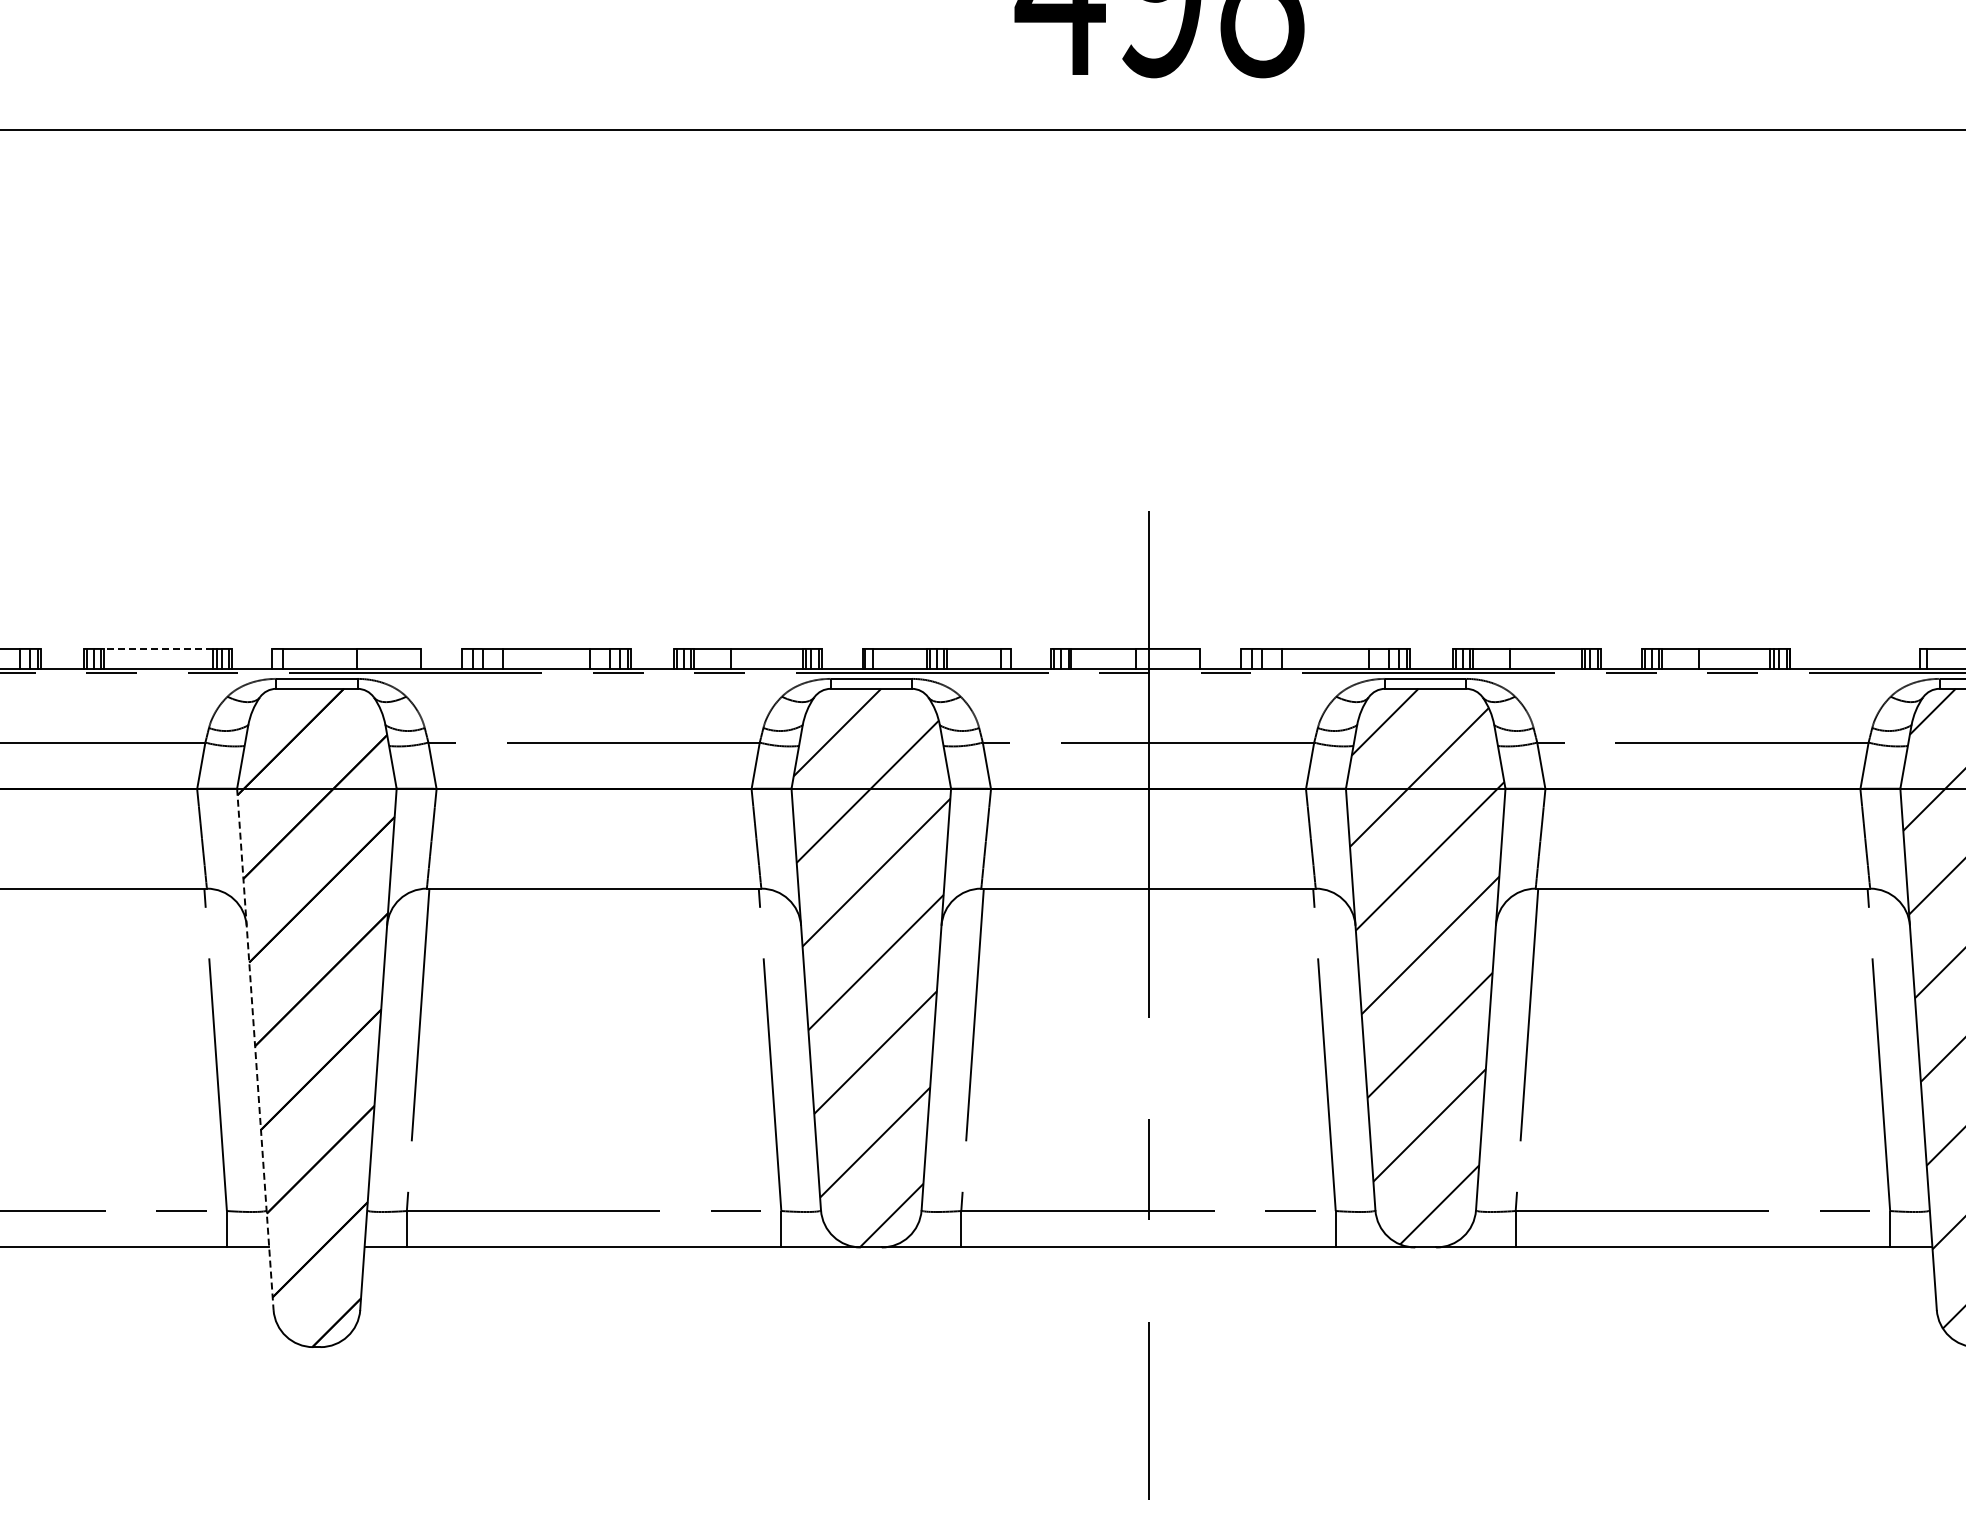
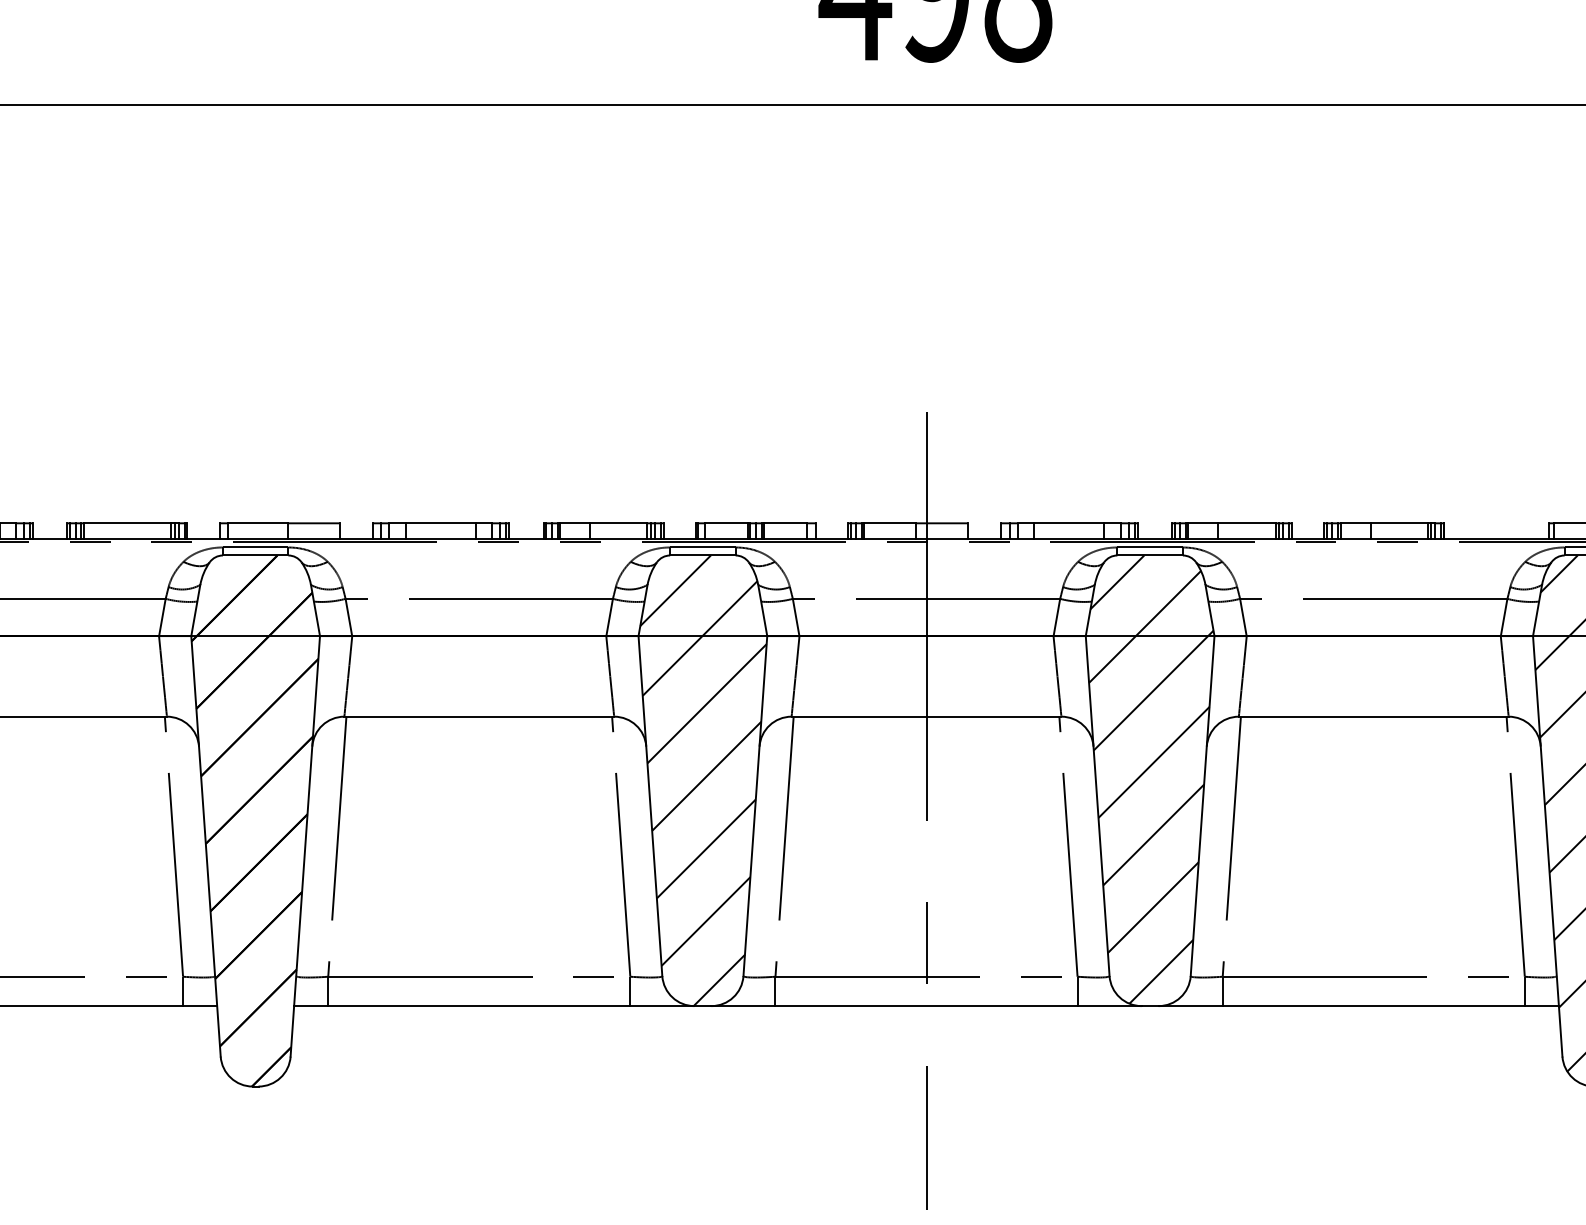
line: (157, 648) -> (127, 522), dashed -> solid
line: (255, 1049) -> (206, 846), dashed -> solid

